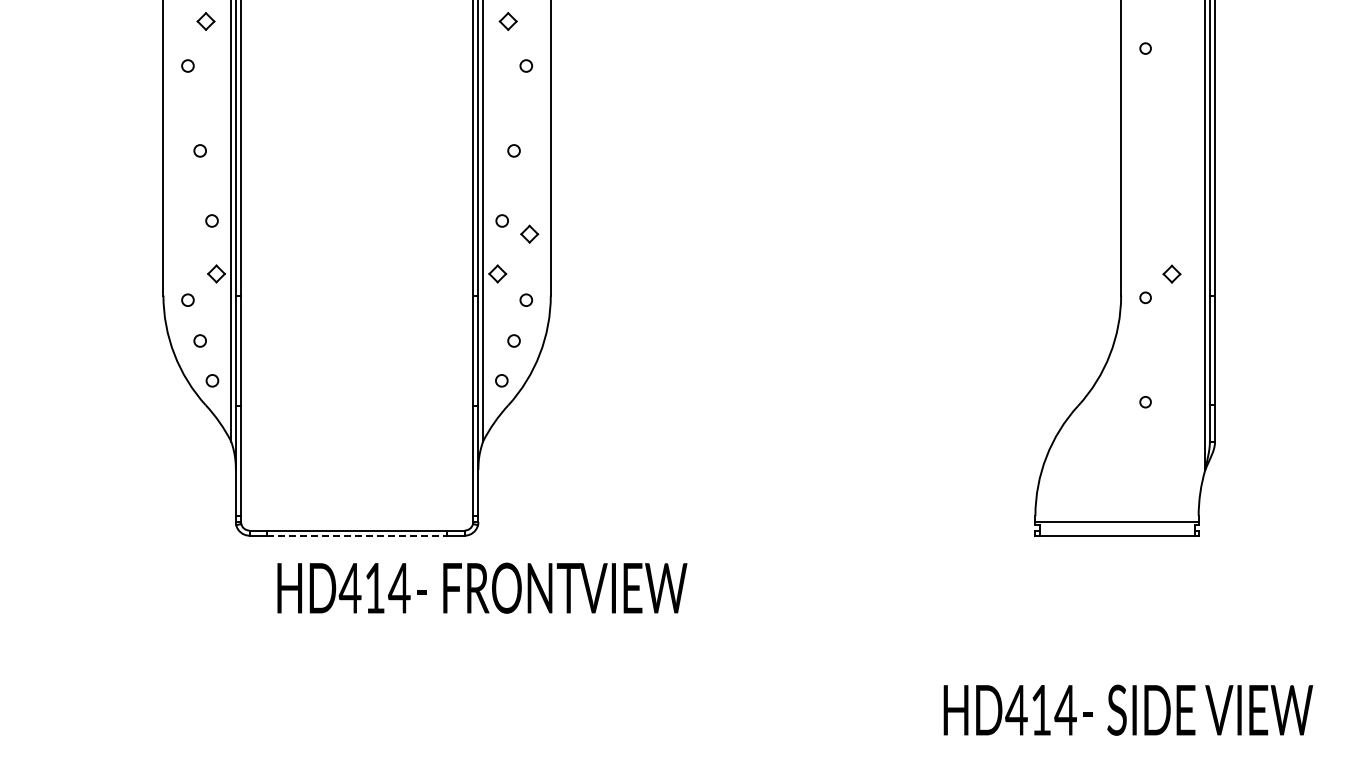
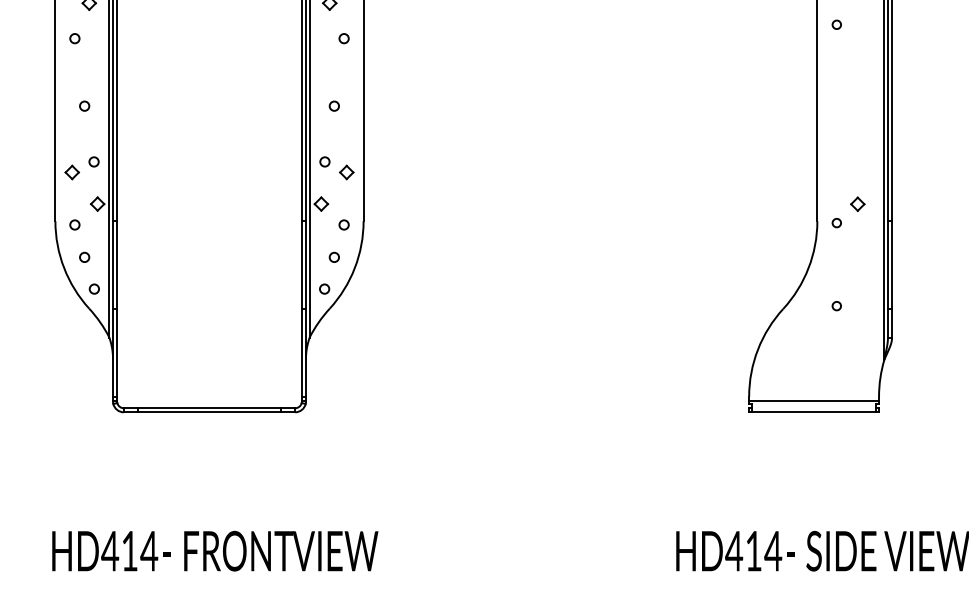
part: (184, 233) -> (72, 171), added
line: (357, 535) -> (209, 412), dashed -> solid
text: (482, 587) -> (215, 550), moved

